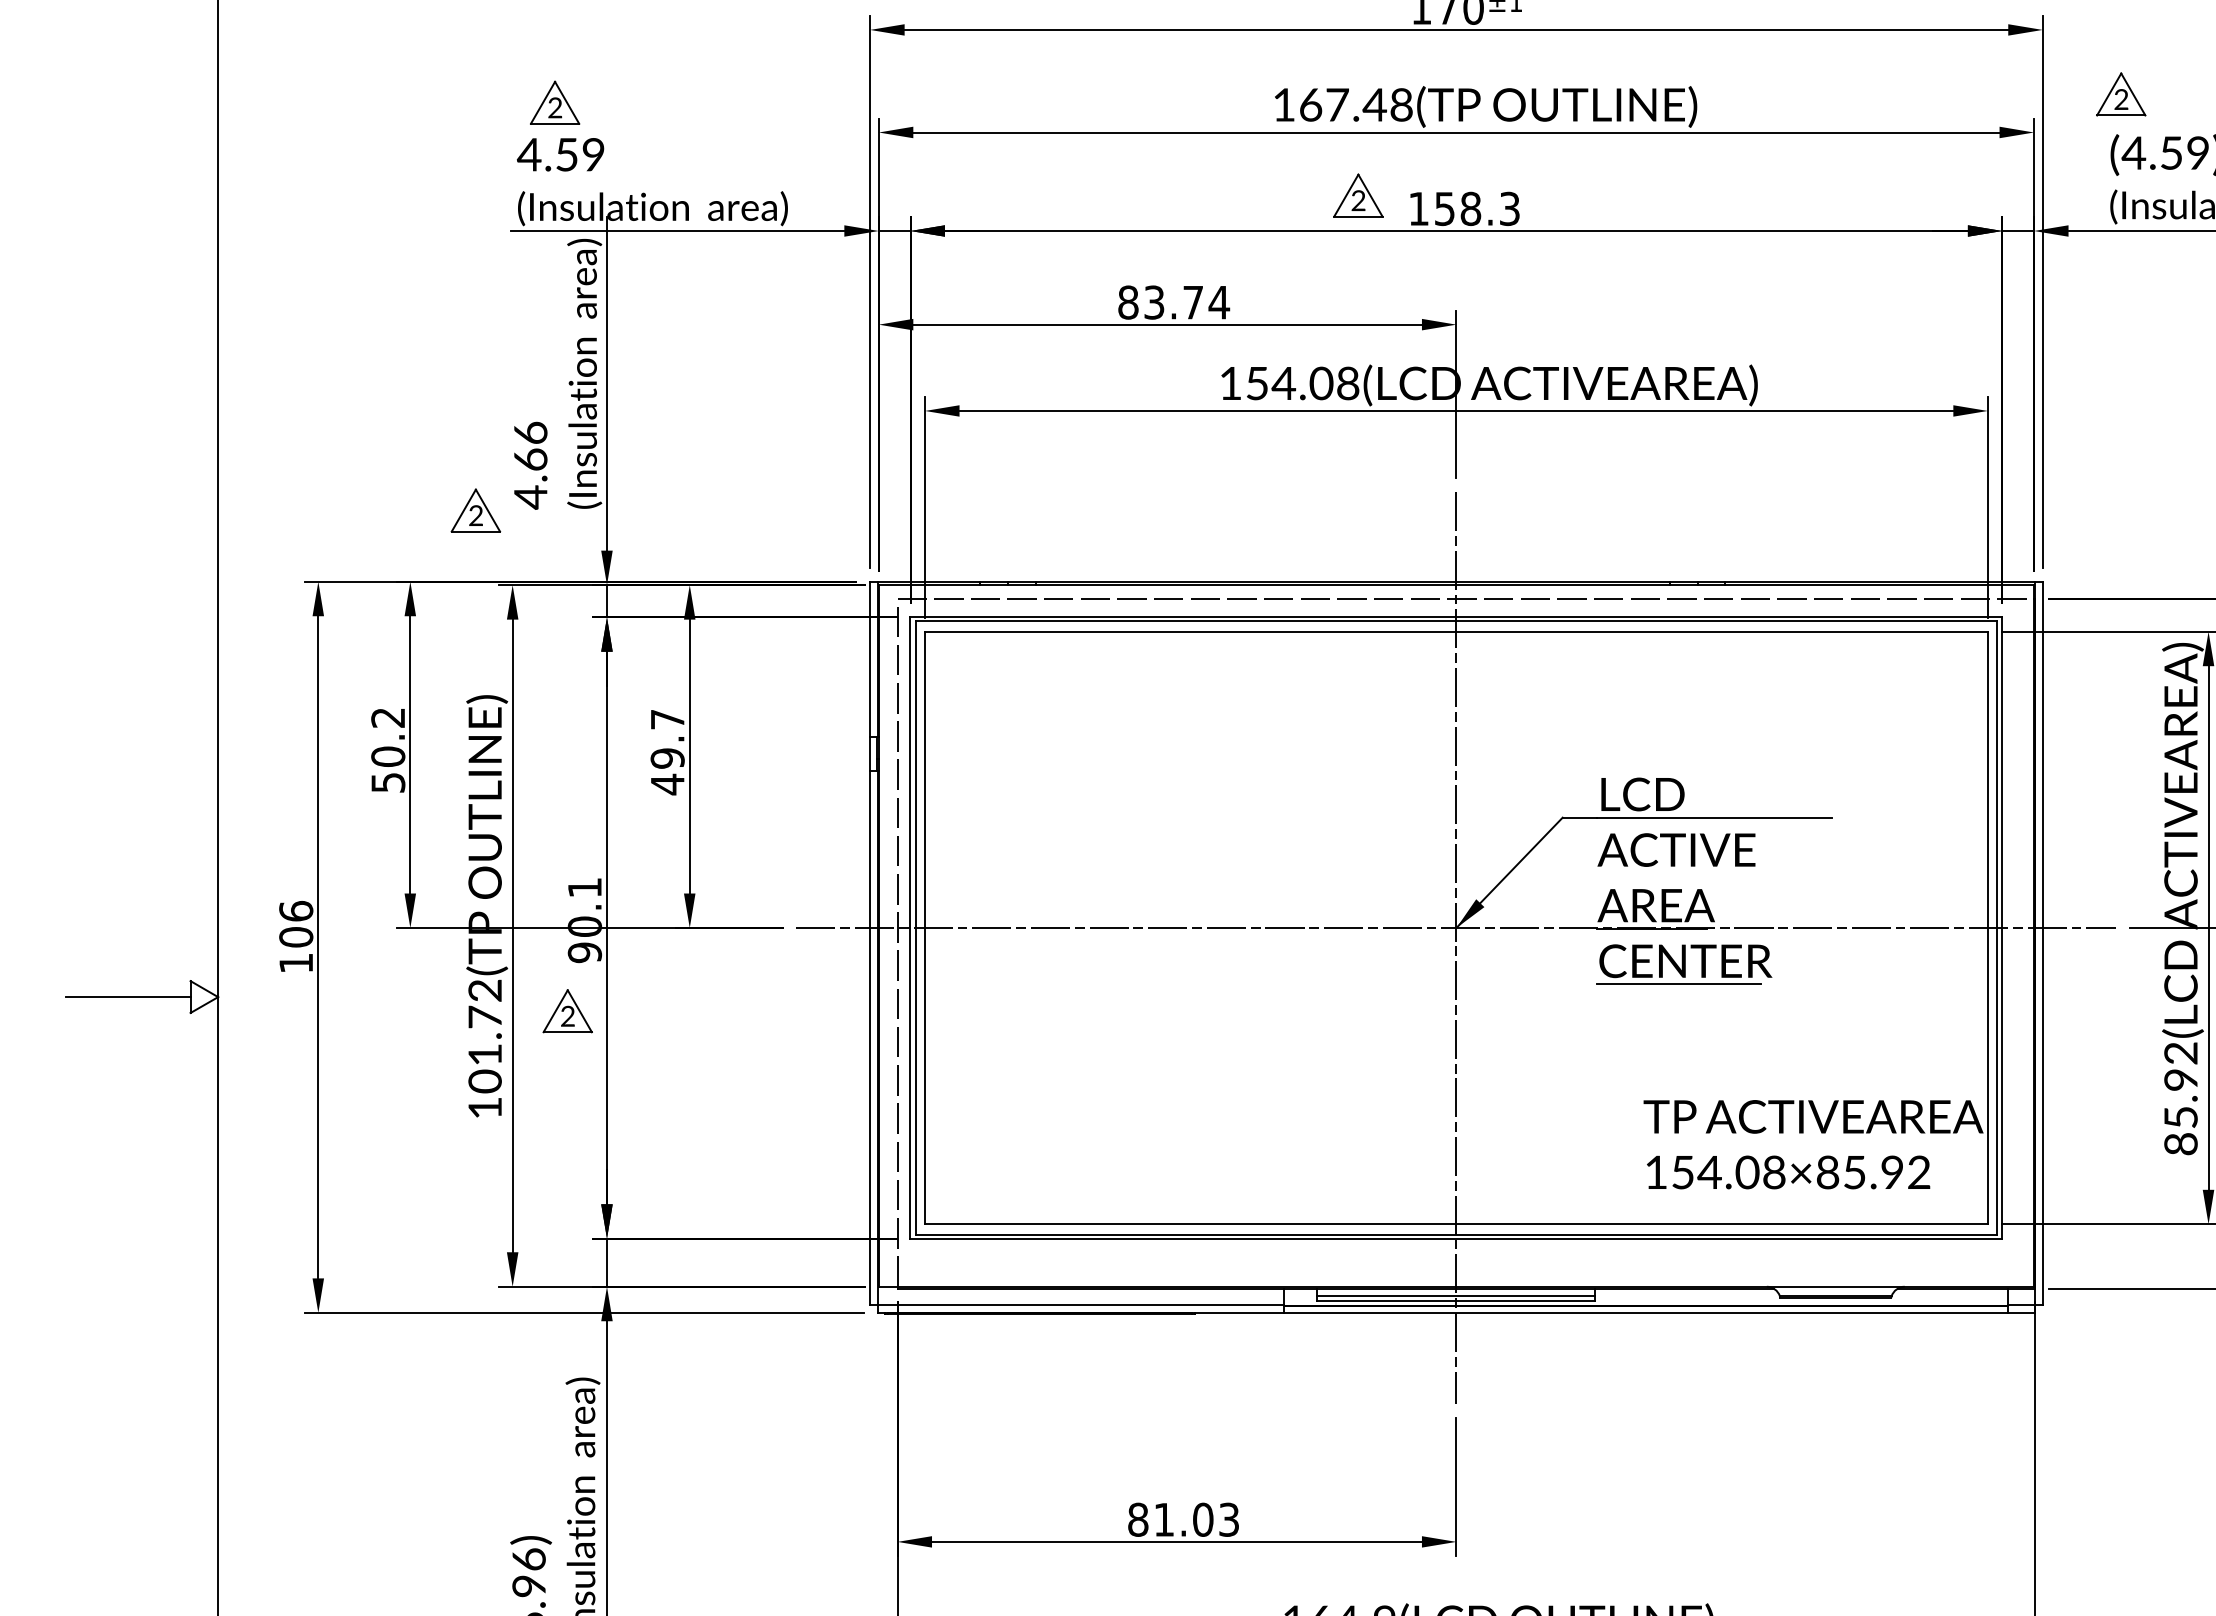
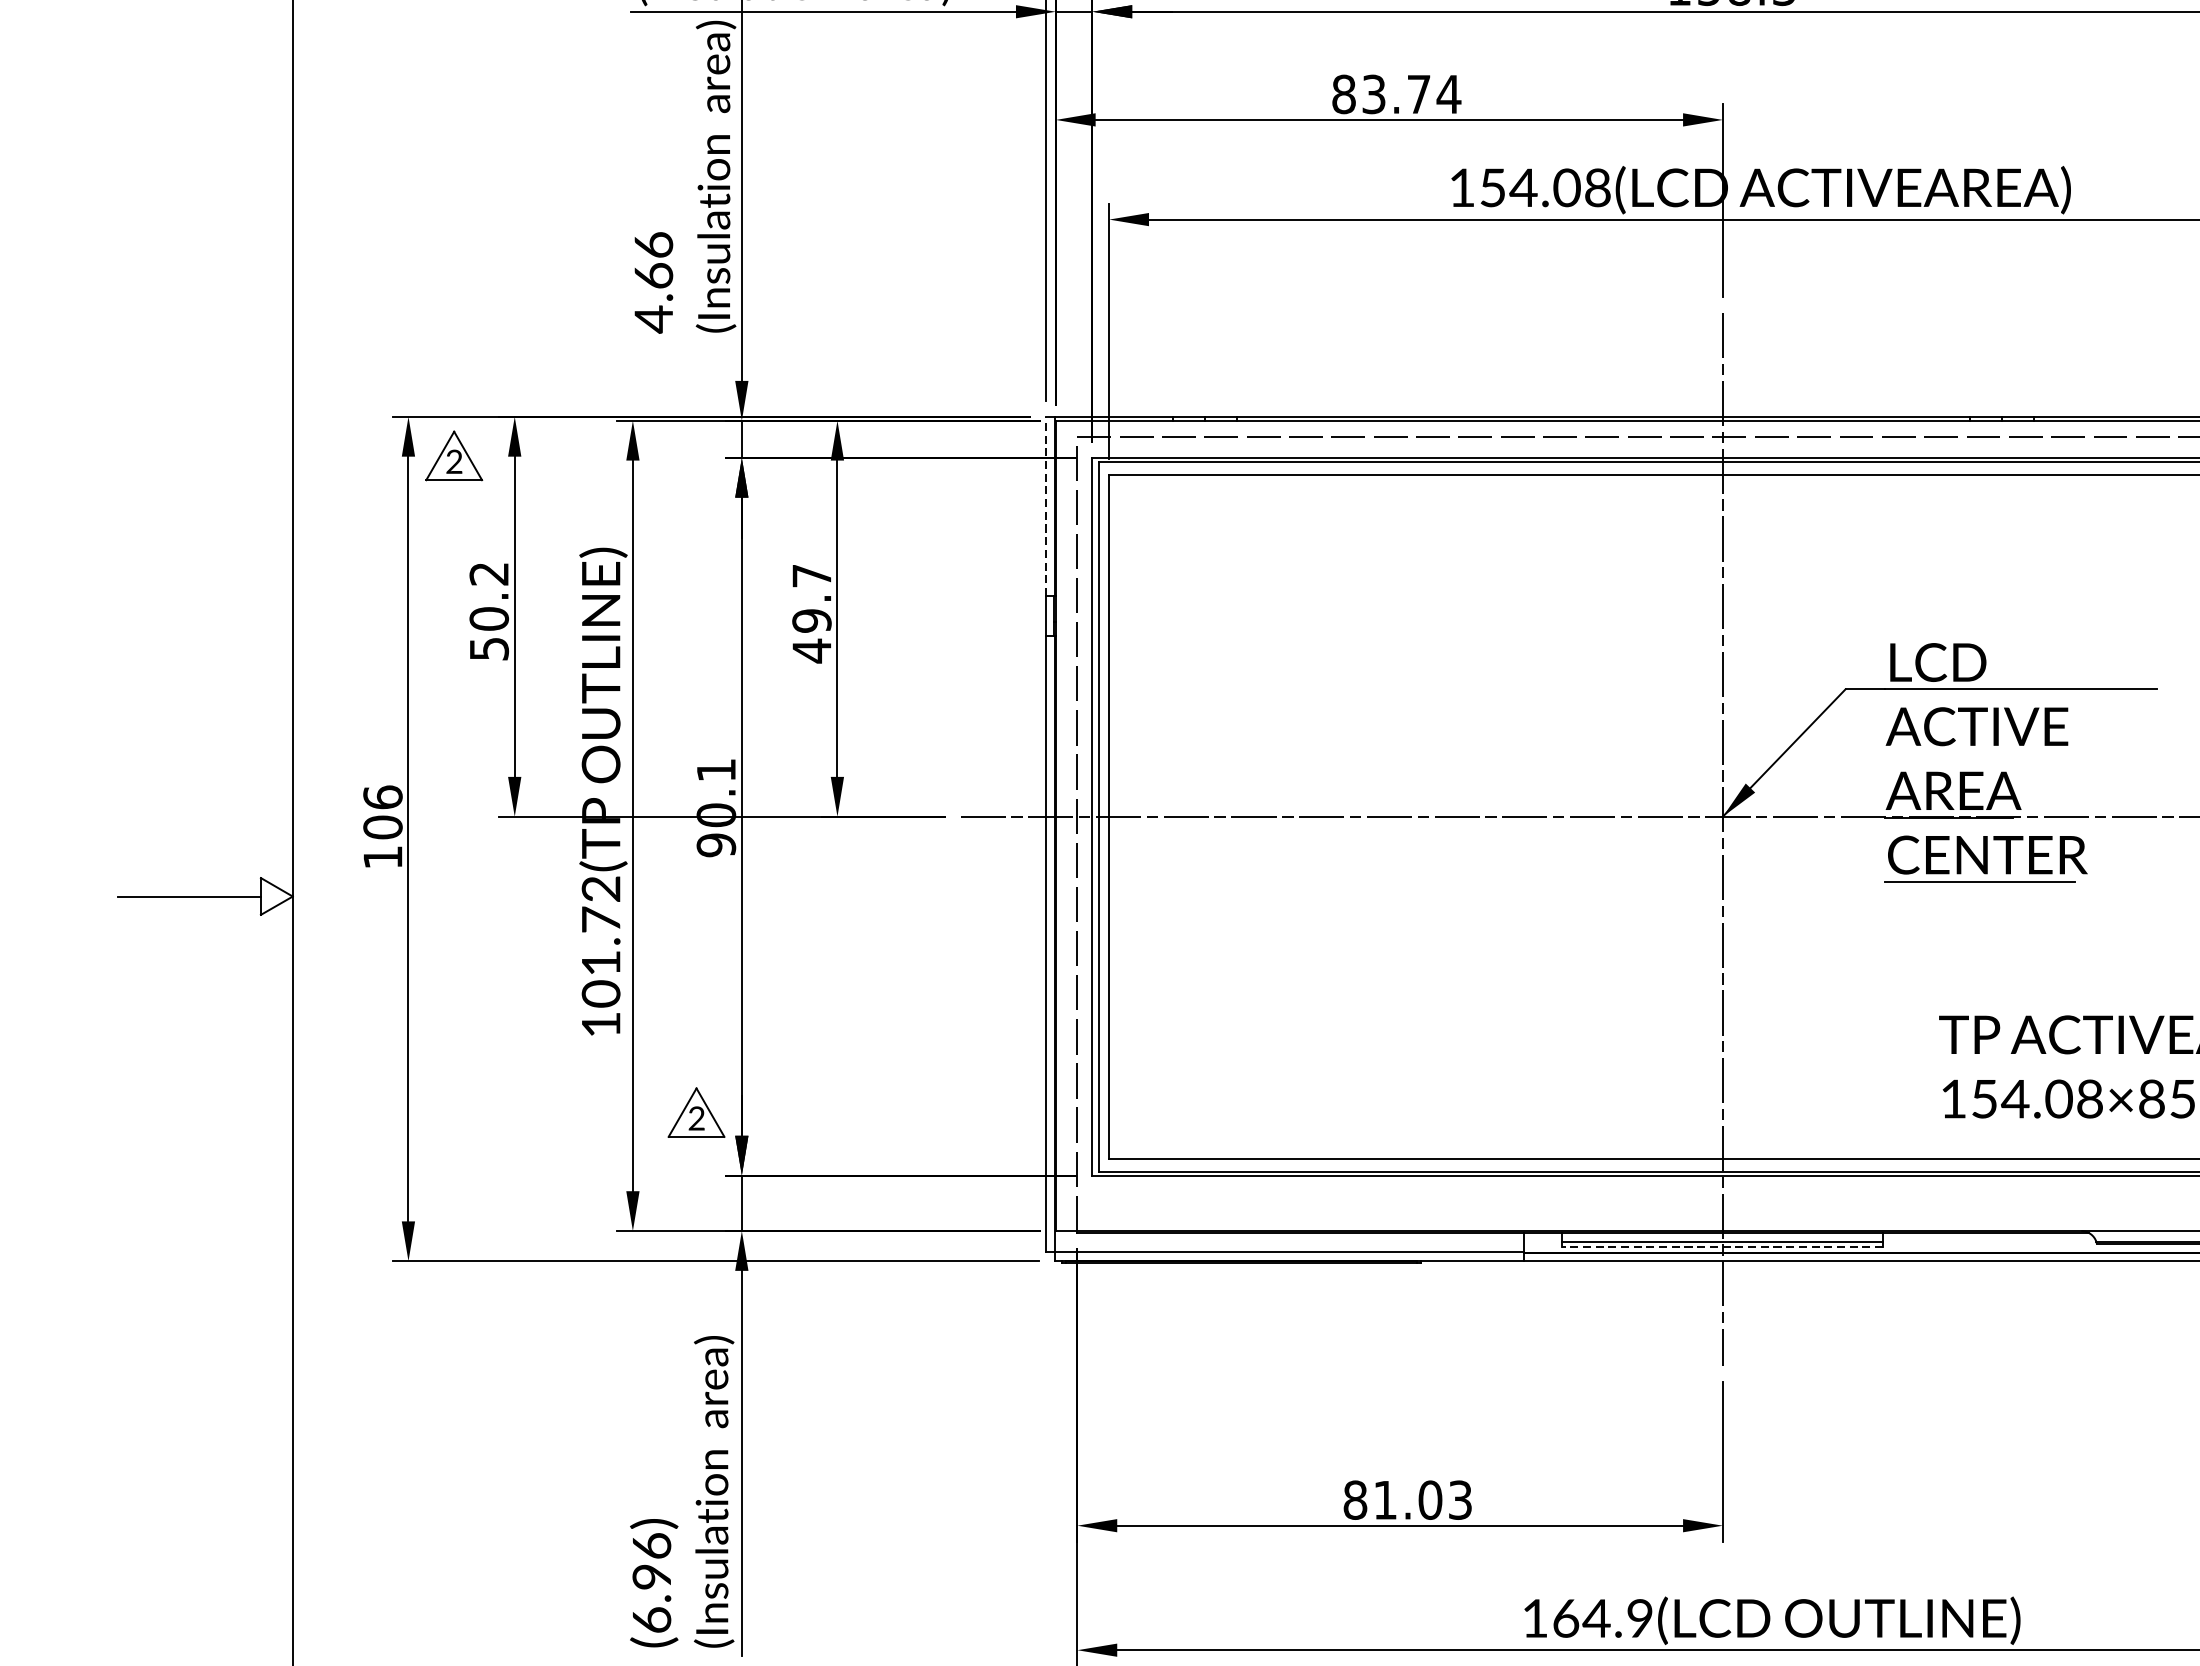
part: (475, 510) -> (453, 455), moved
line: (870, 659) -> (1046, 506), solid -> dashed
part: (567, 1011) -> (696, 1112), moved
line: (1456, 1300) -> (1722, 1246), solid -> dashed

